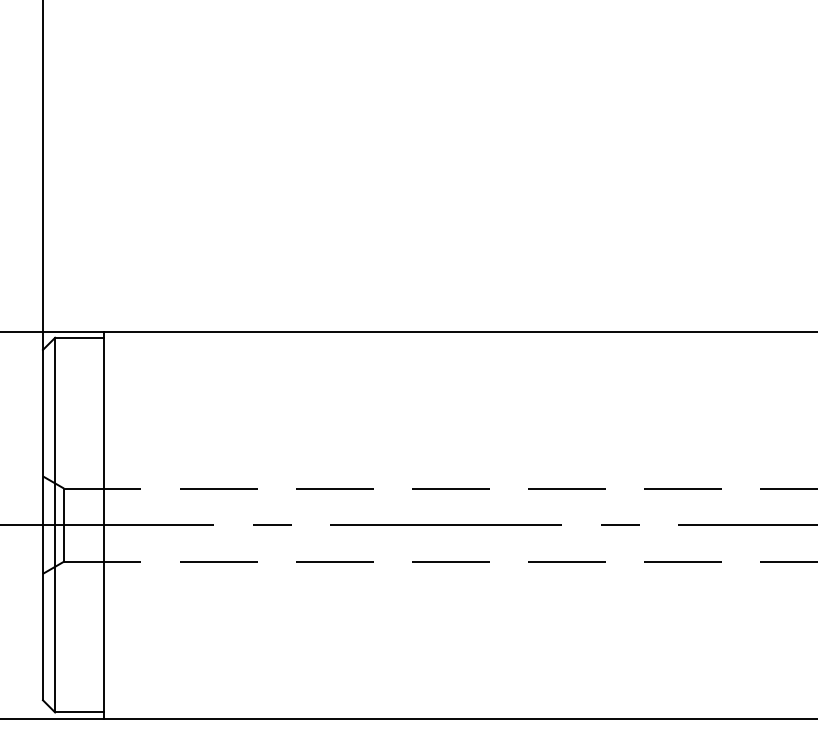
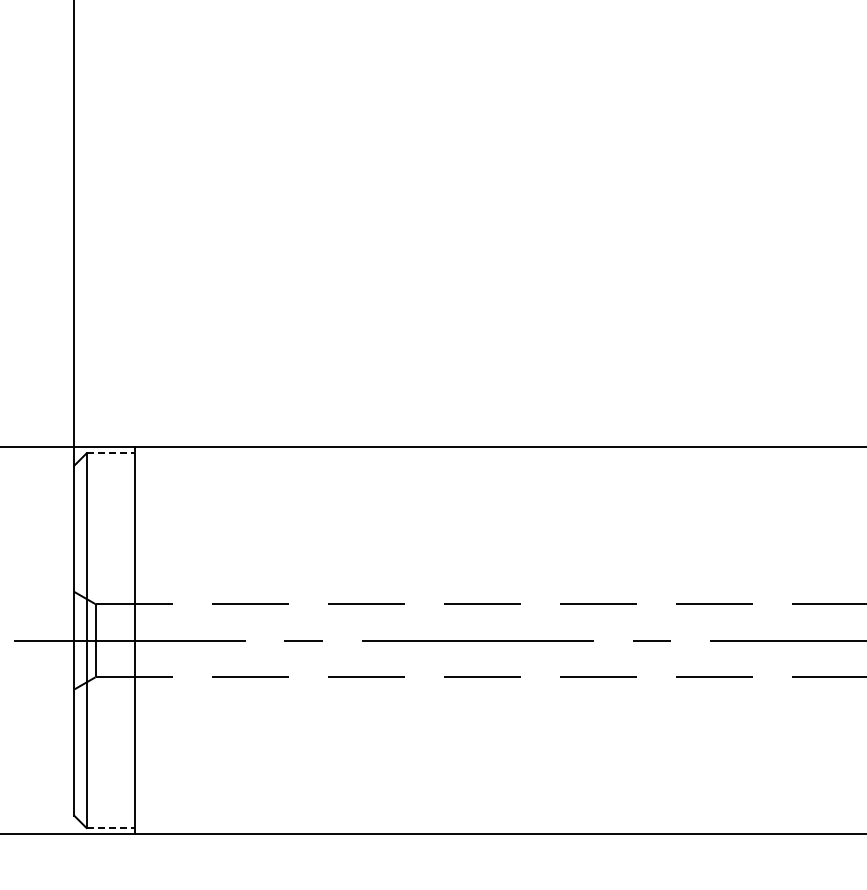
line: (80, 337) -> (111, 453), solid -> dashed
line: (80, 712) -> (111, 828), solid -> dashed

